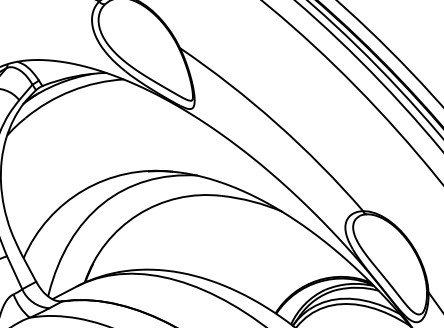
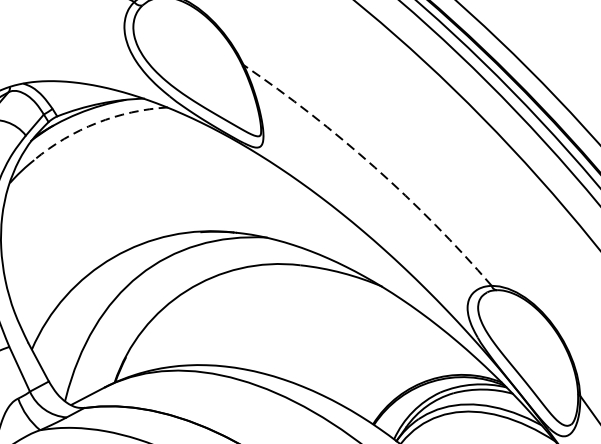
arc: (71, 90) -> (96, 122), solid -> dashed
arc: (276, 123) -> (374, 167), solid -> dashed

